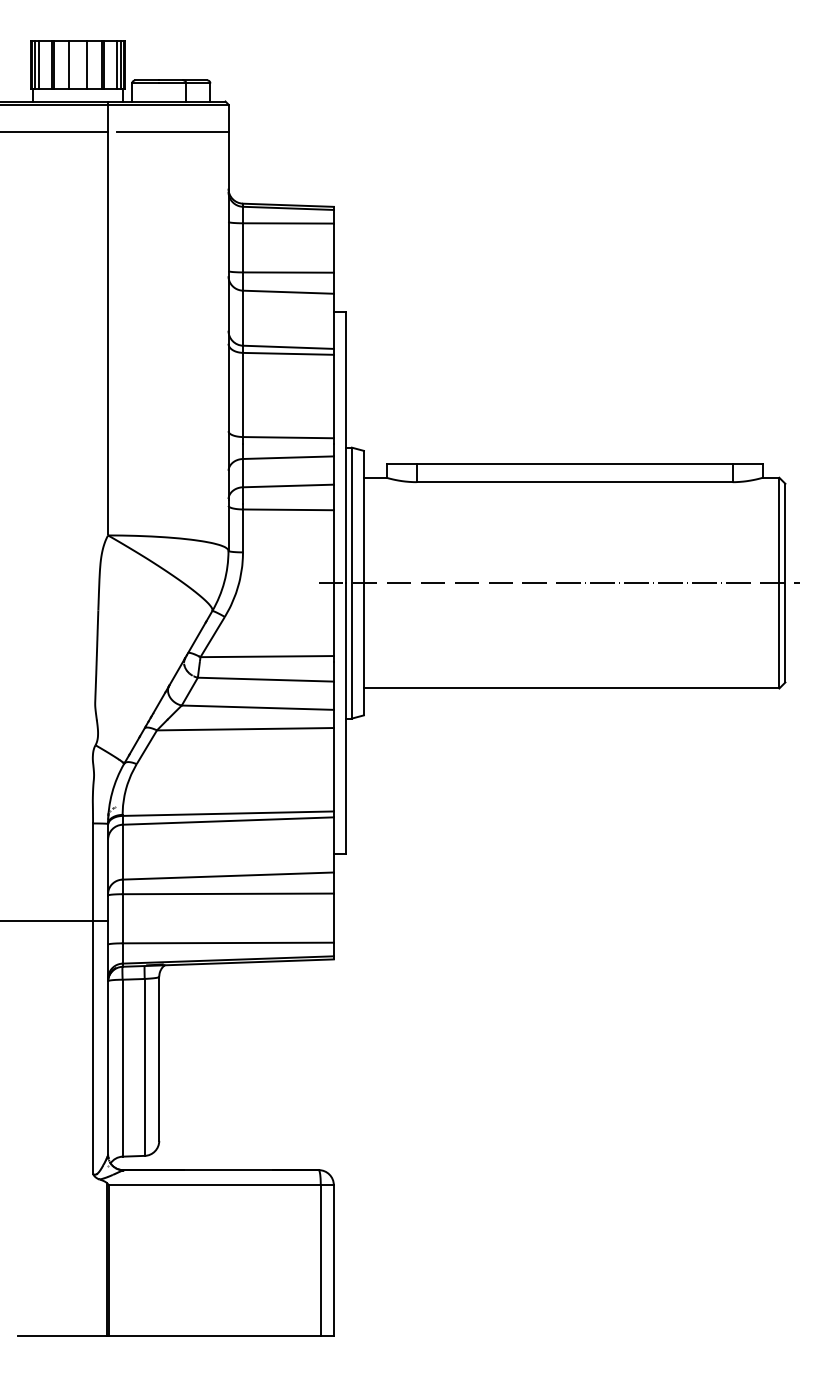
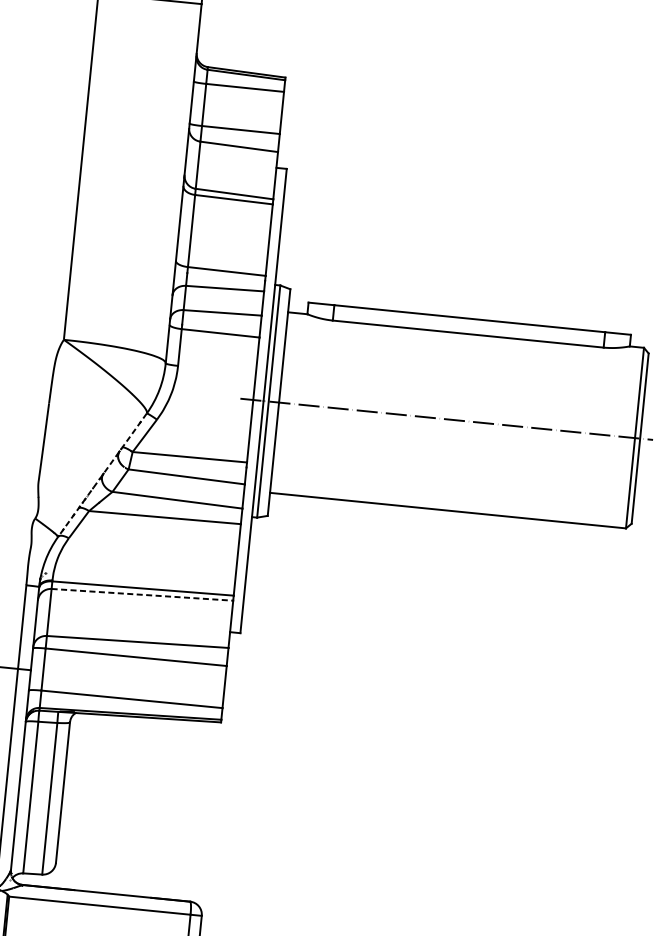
line: (168, 687) -> (102, 475), solid -> dashed
line: (228, 821) -> (142, 595), solid -> dashed

